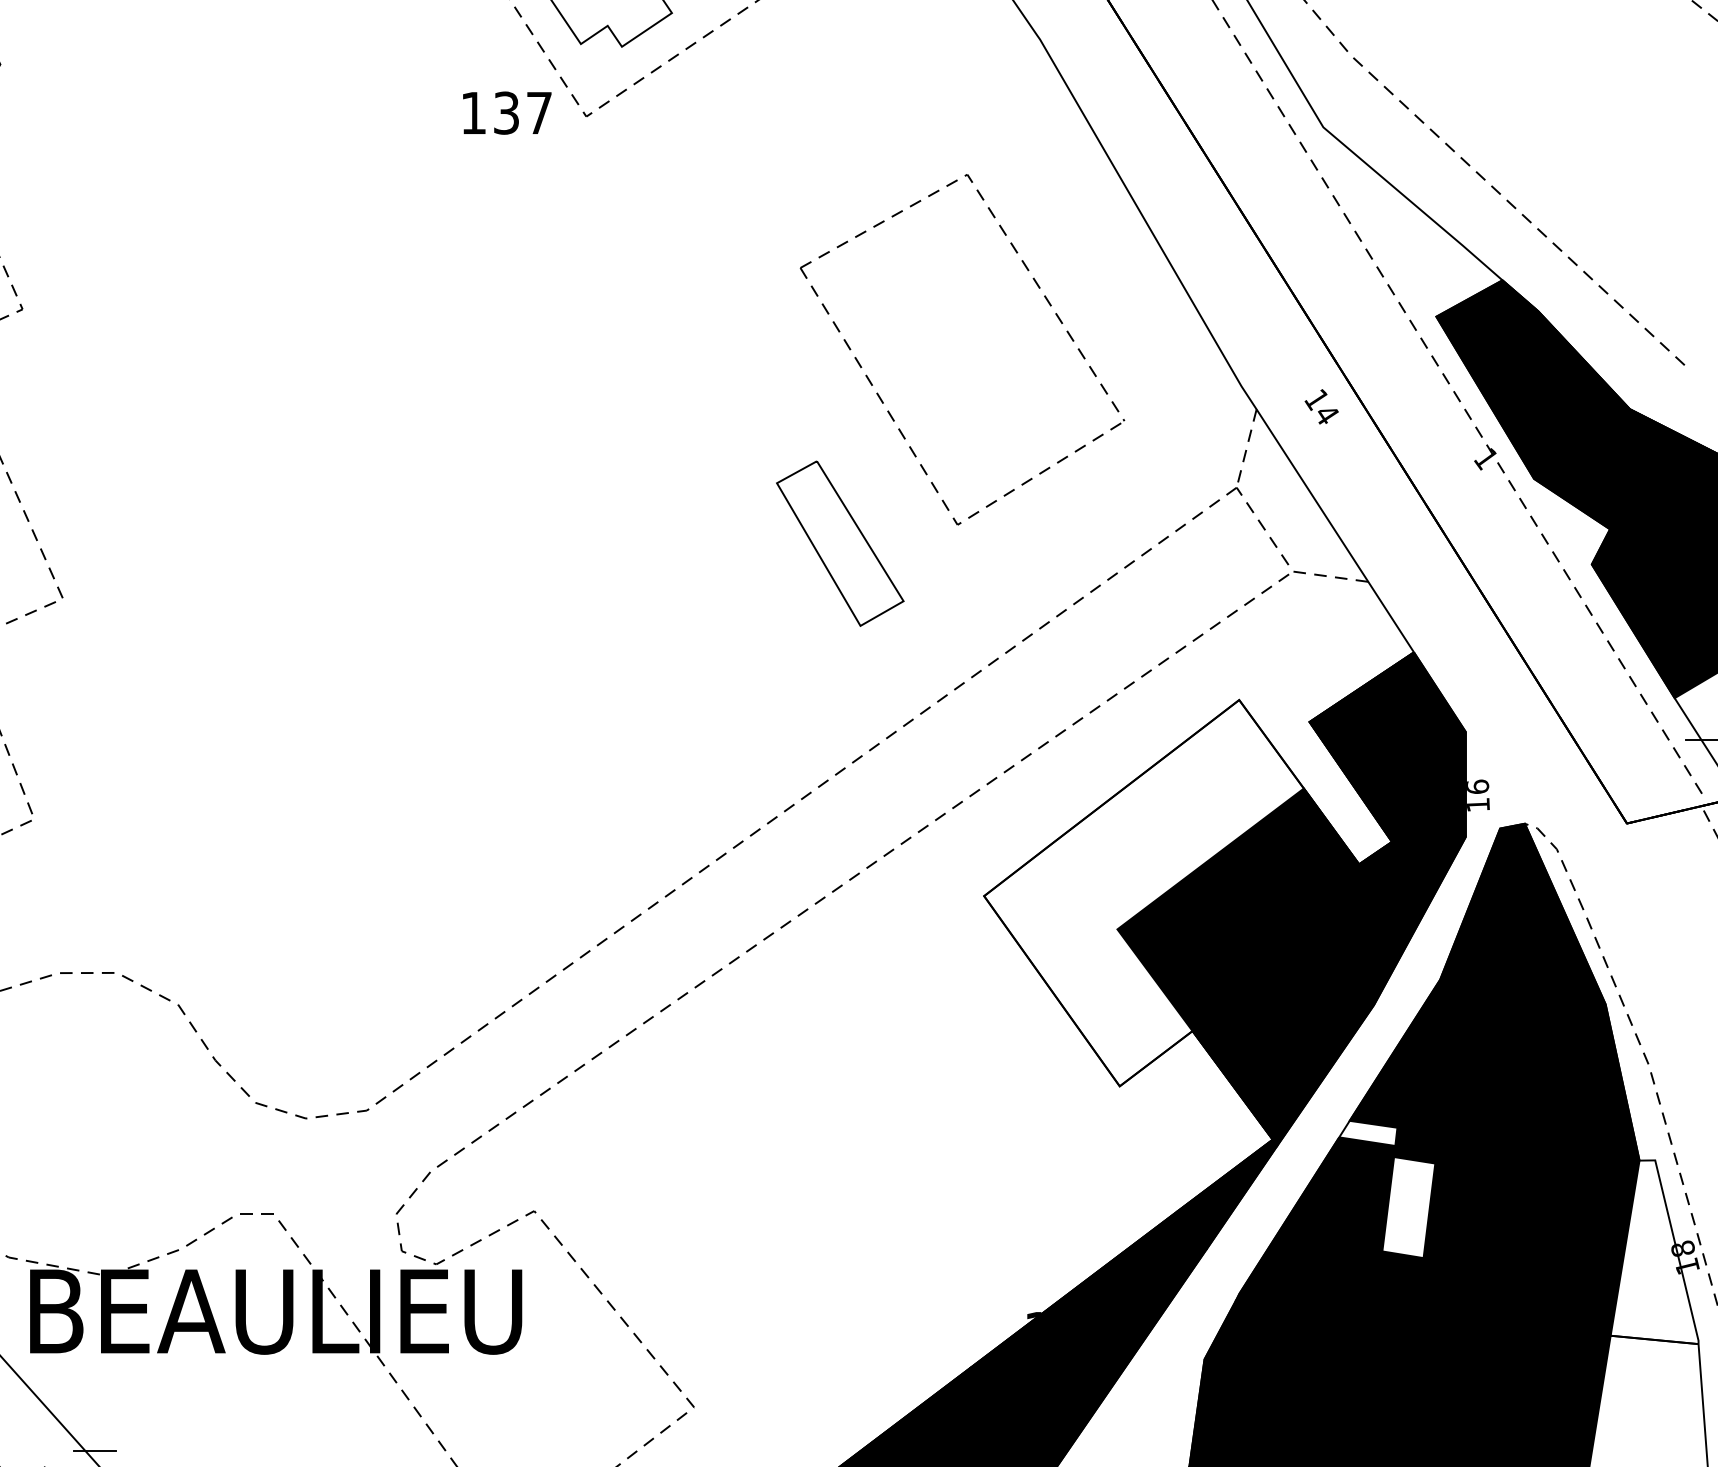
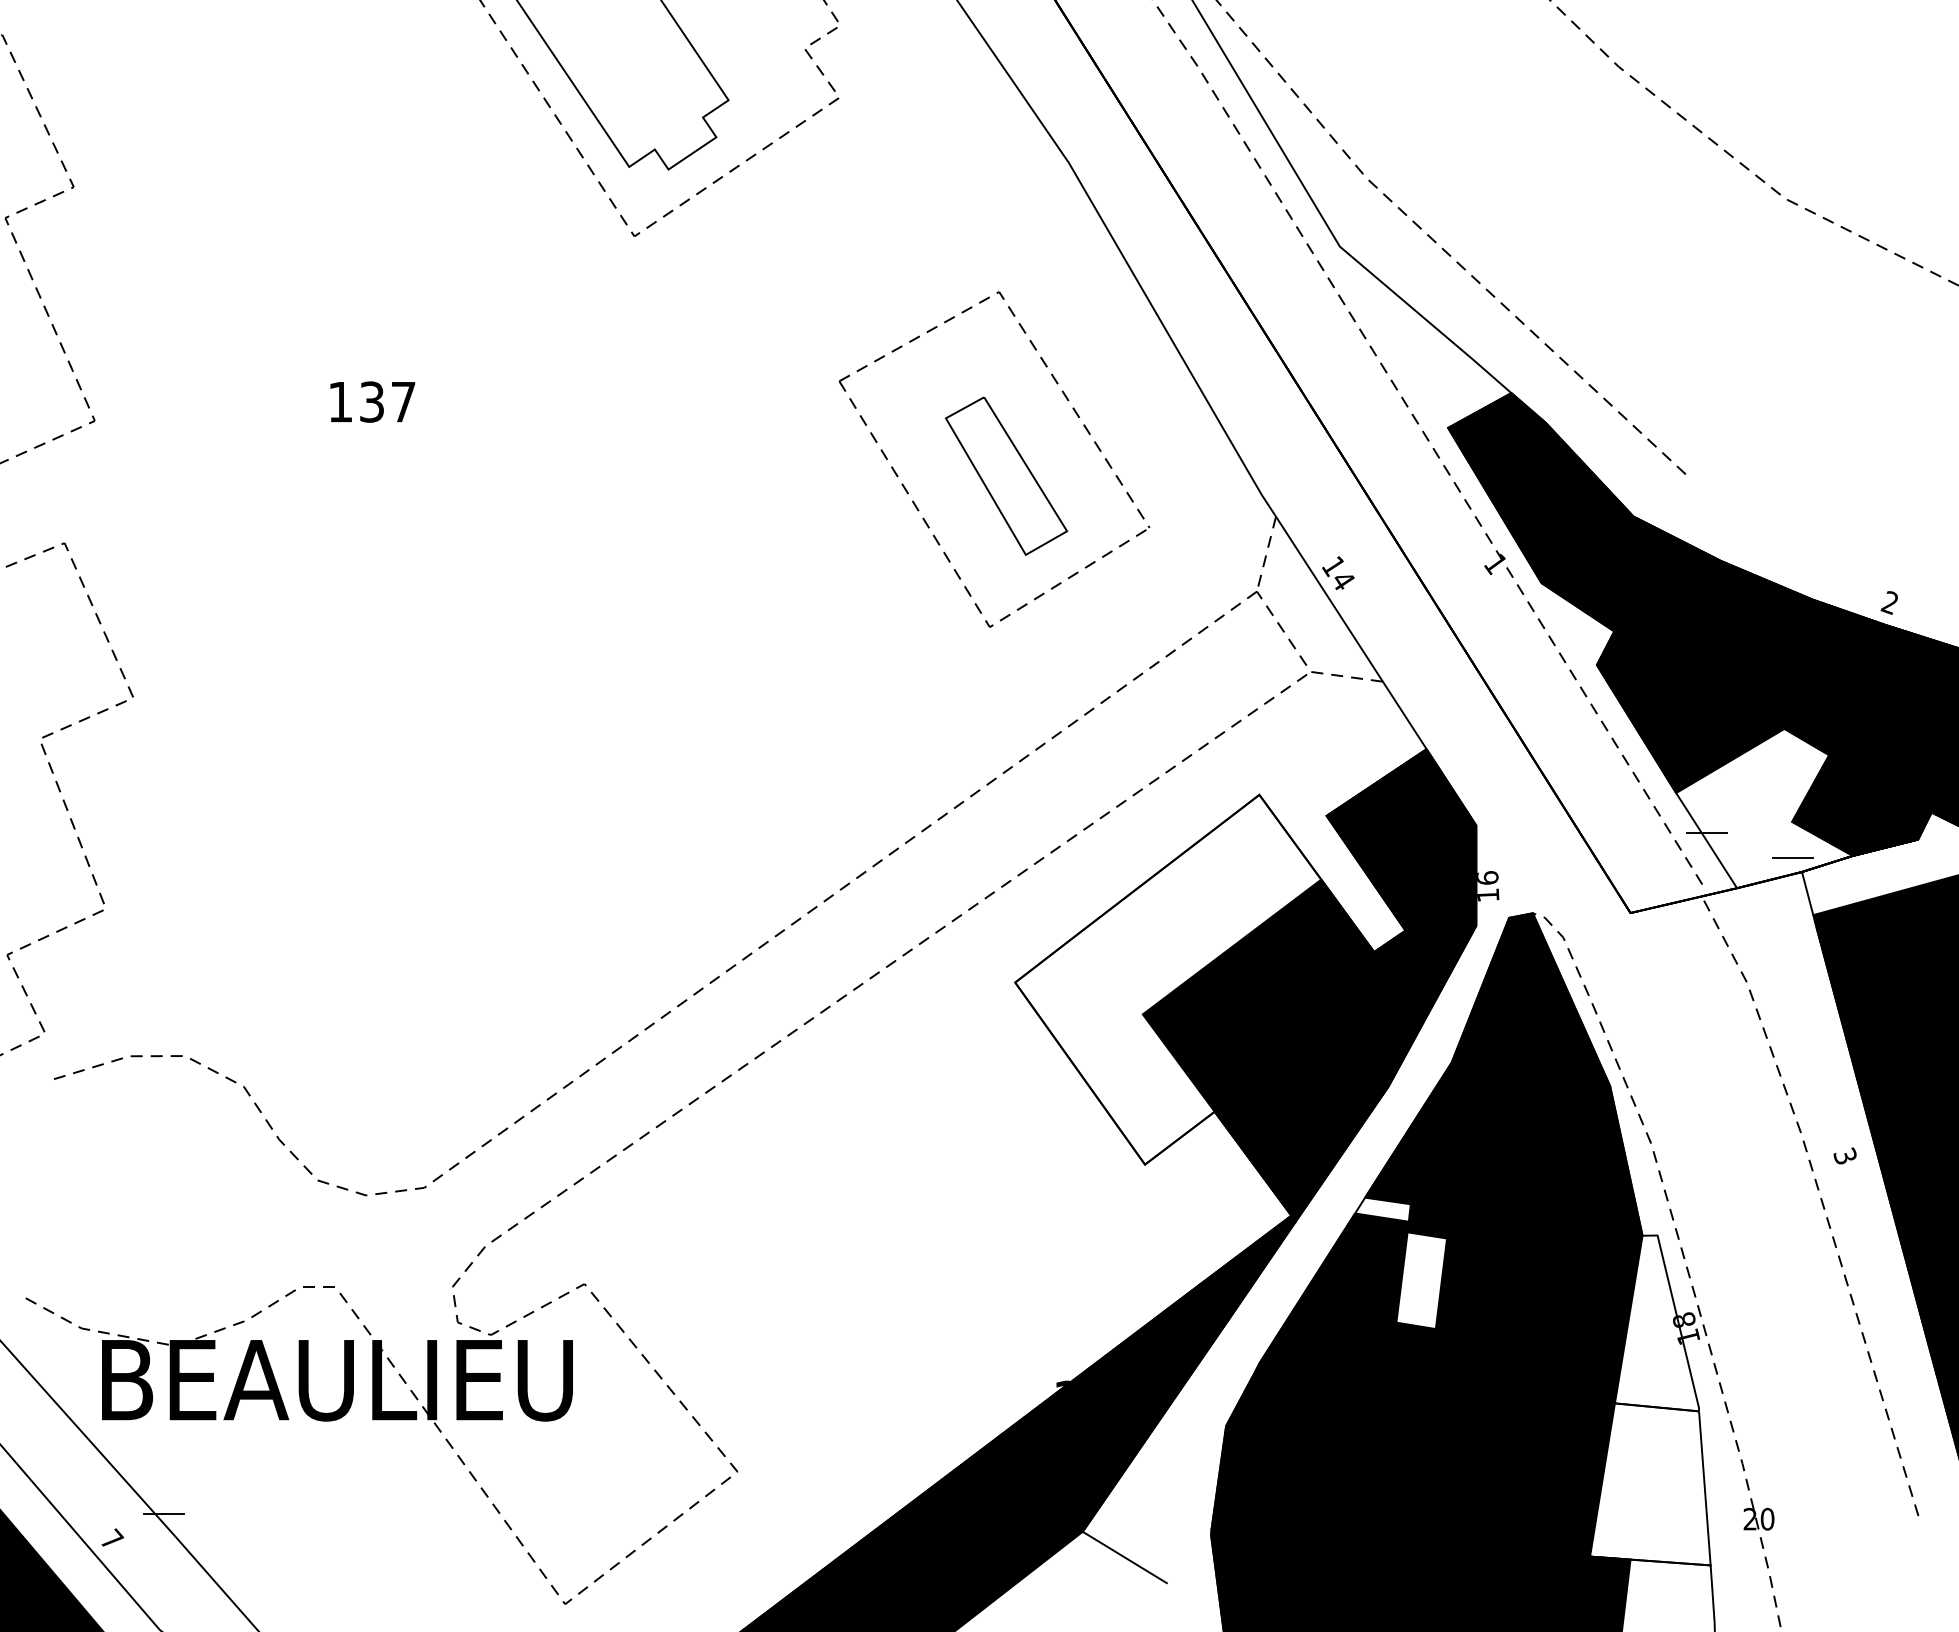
text: (507, 112) -> (372, 401), moved
text: (1321, 407) -> (1338, 573), moved
part: (840, 542) -> (1006, 475), moved

